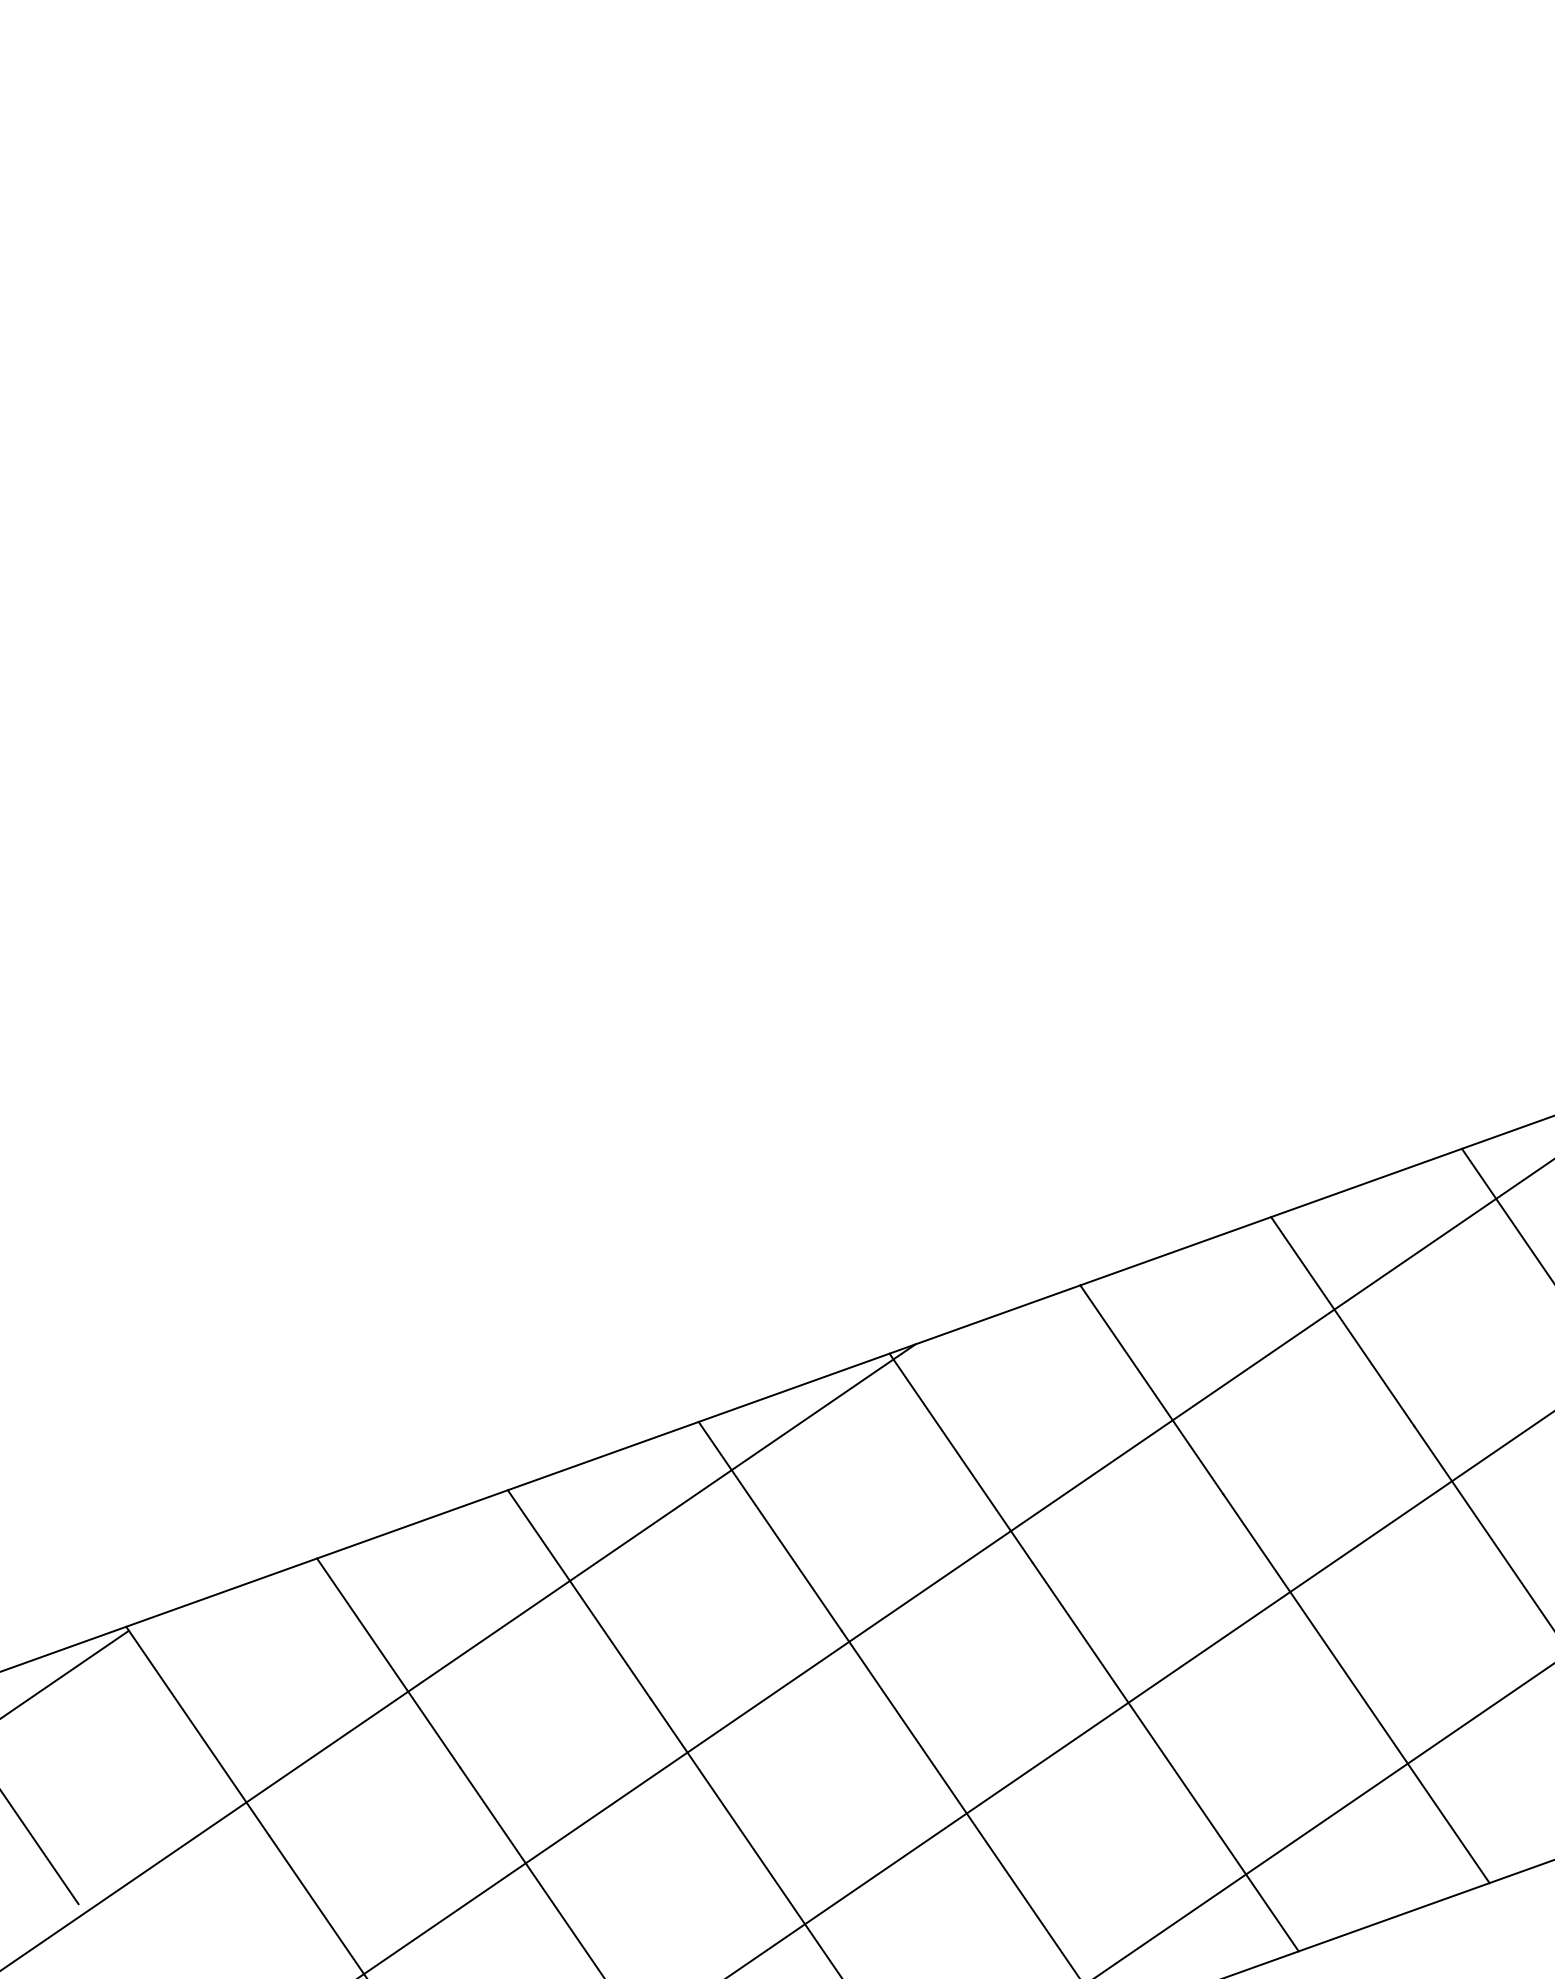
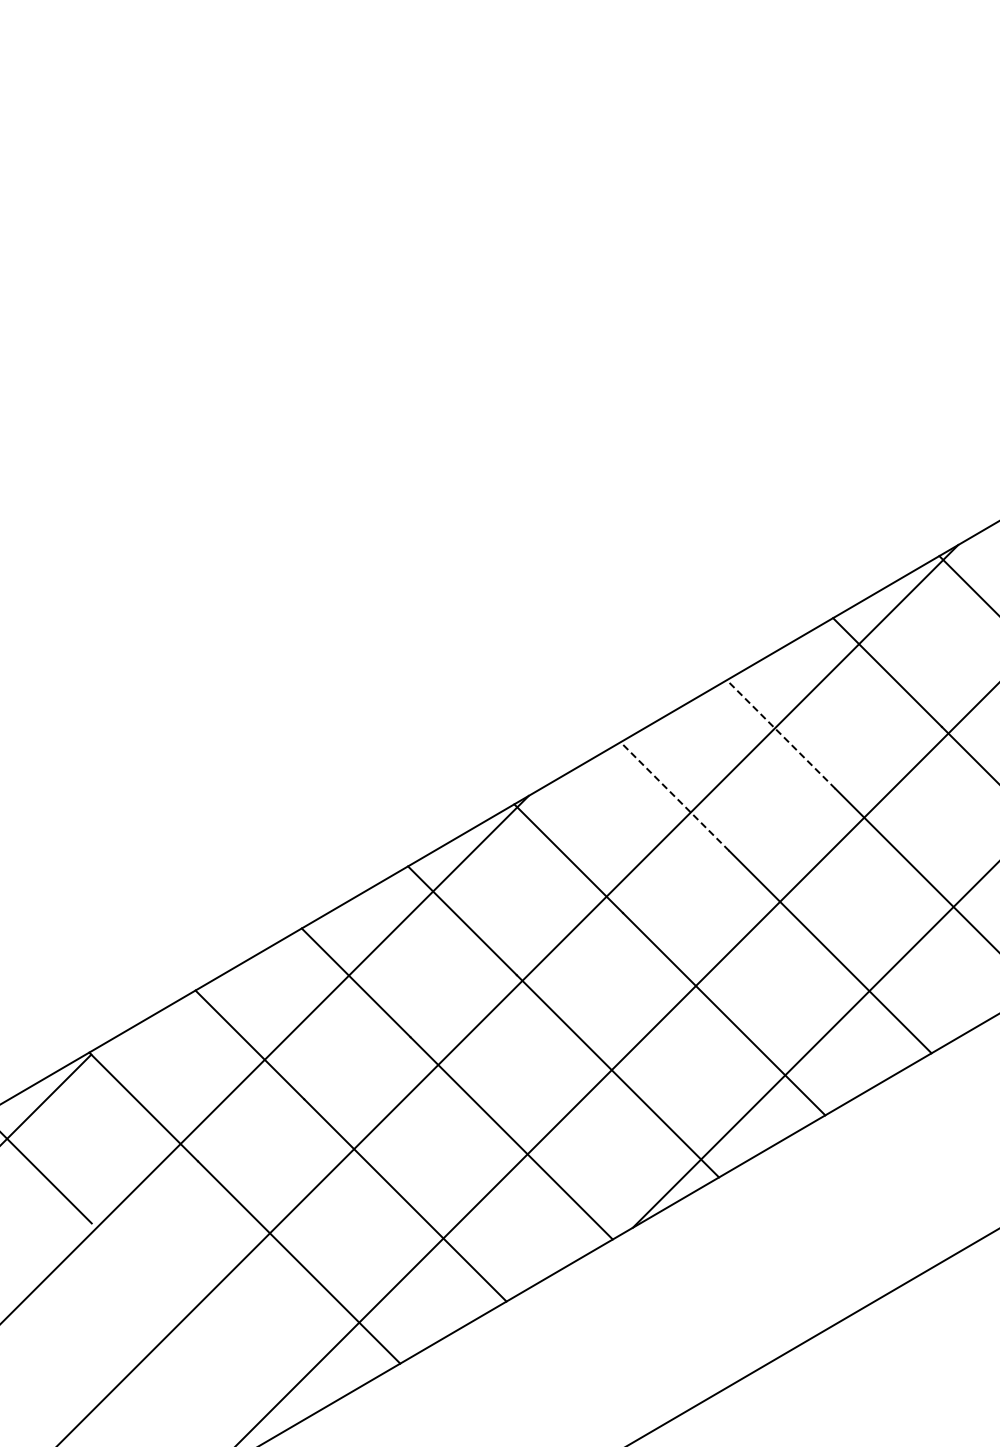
line: (1343, 1321) -> (781, 734), solid -> dashed
line: (1151, 1389) -> (674, 796), solid -> dashed

